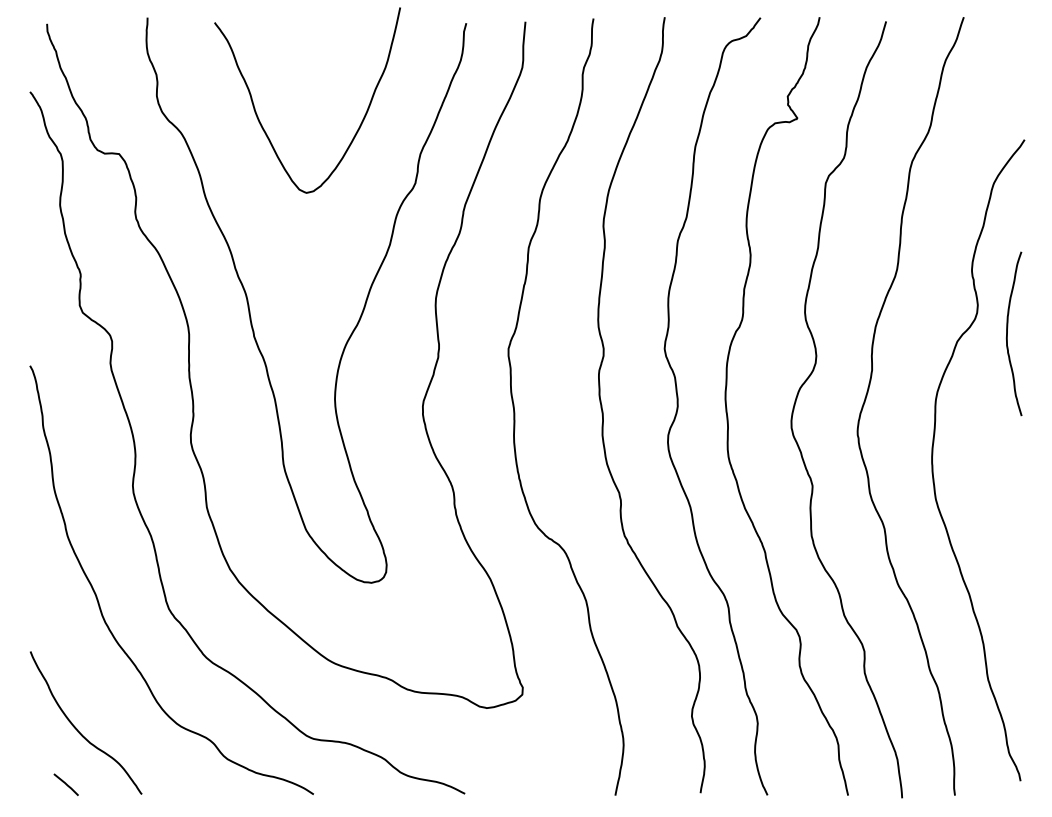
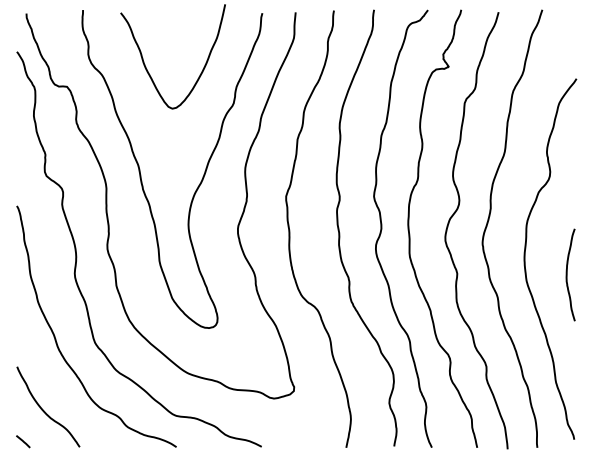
curve: (1008, 332) -> (567, 274), moved
line: (66, 784) -> (23, 441), moved

